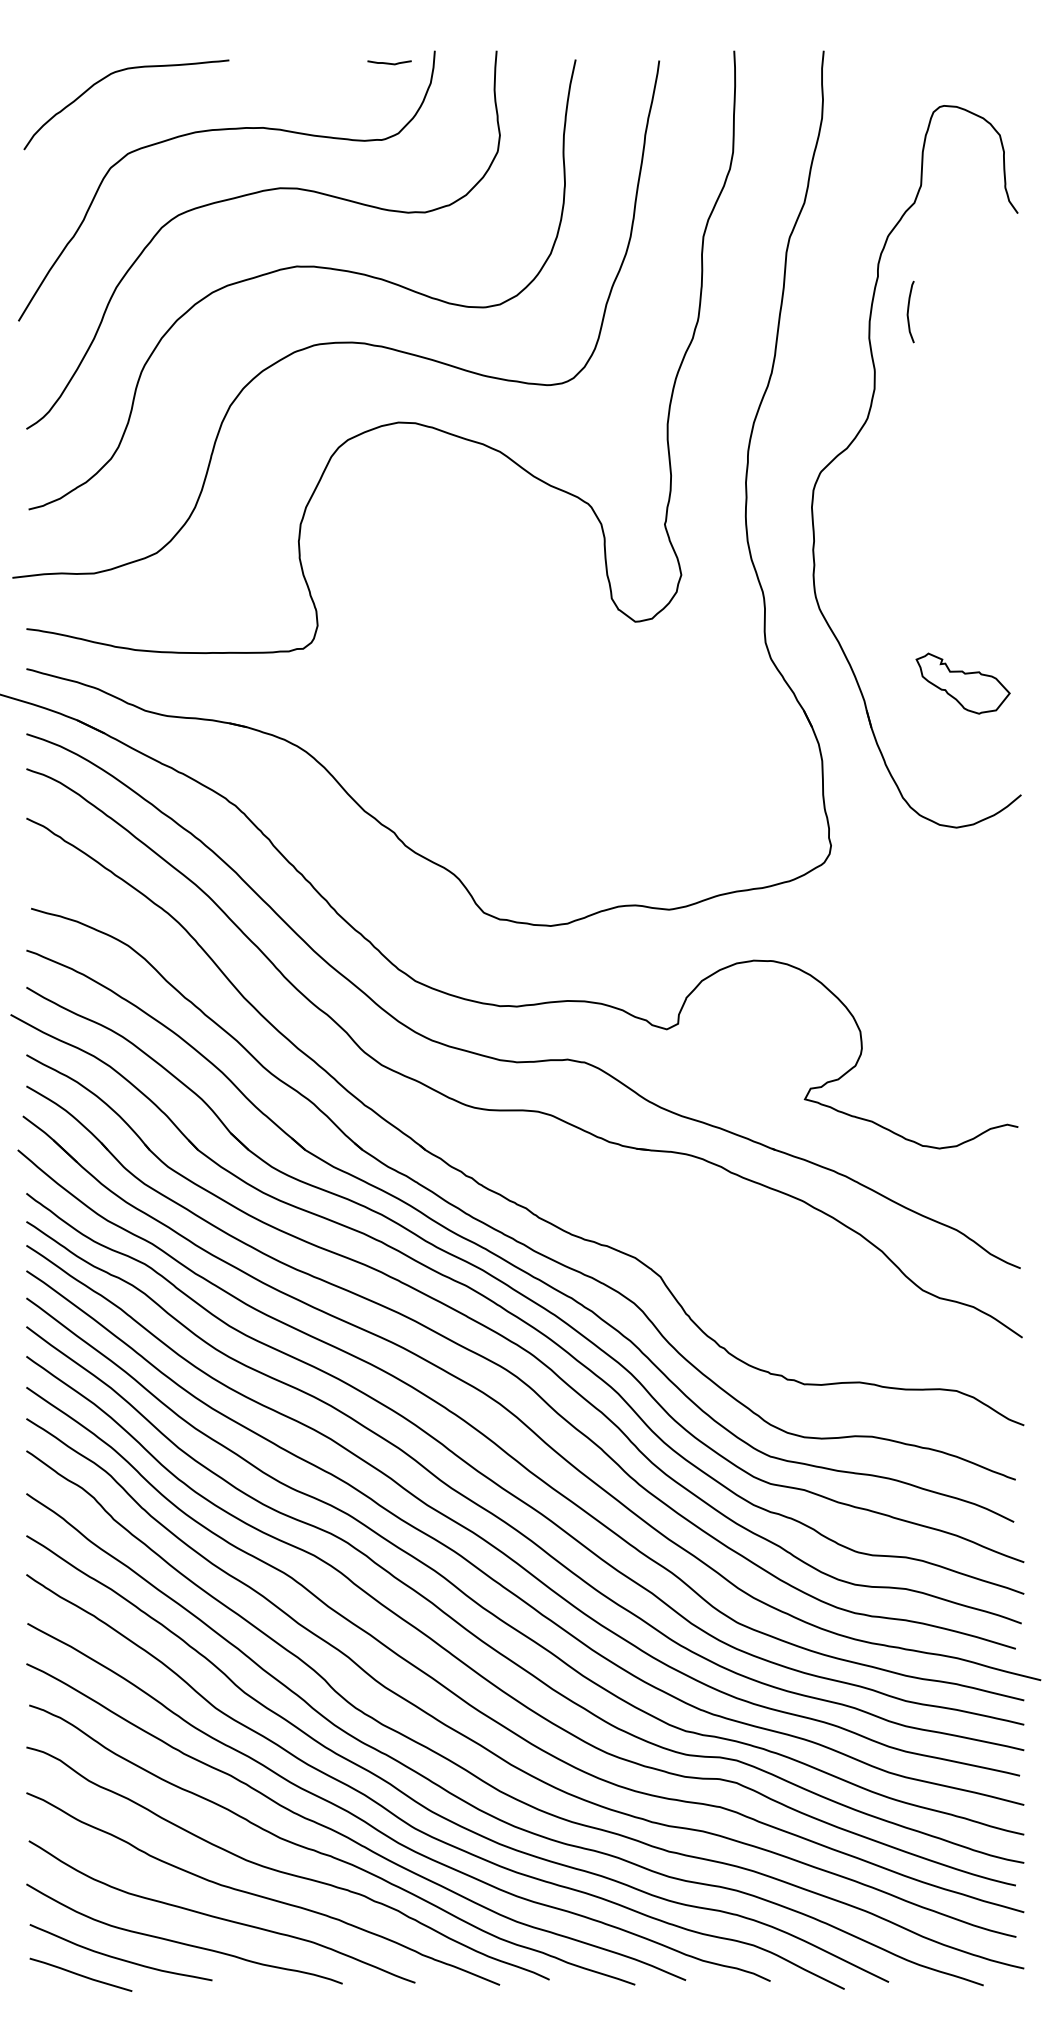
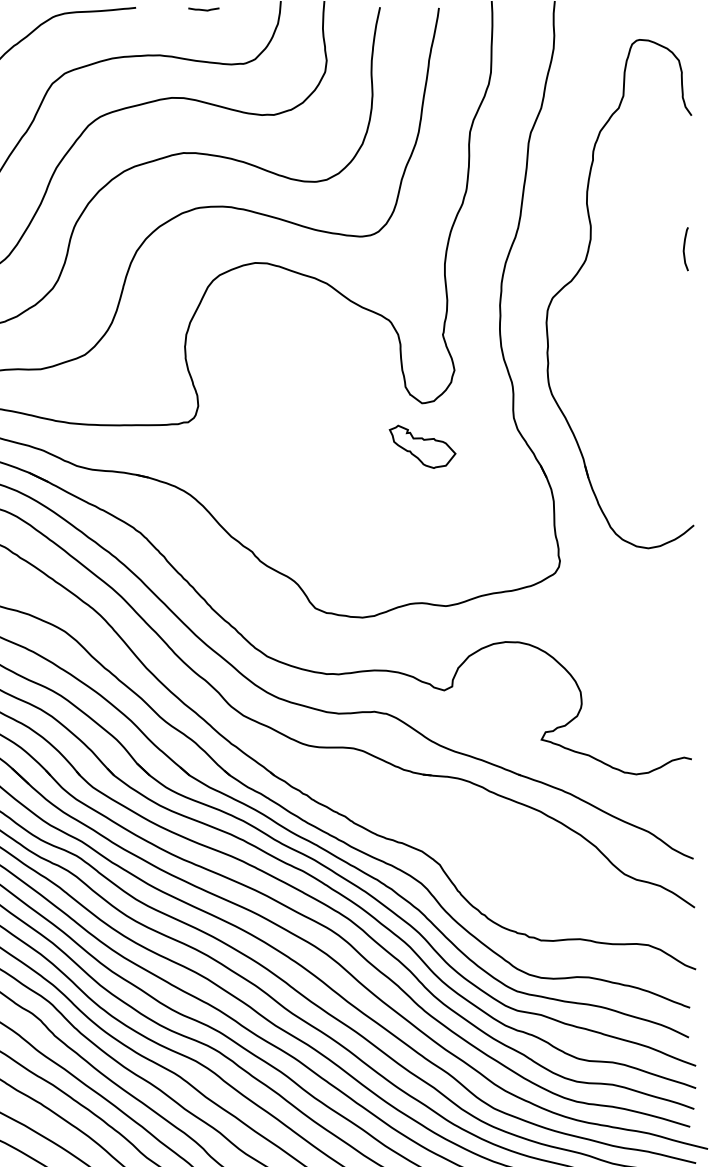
curve: (389, 62) -> (203, 9), moved
curve: (908, 311) -> (684, 248), moved
part: (962, 683) -> (422, 446), moved

